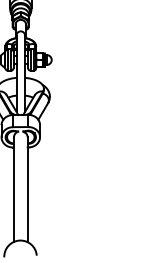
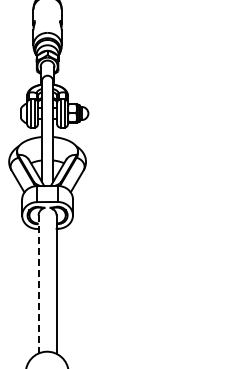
line: (13, 190) -> (38, 285), solid -> dashed

